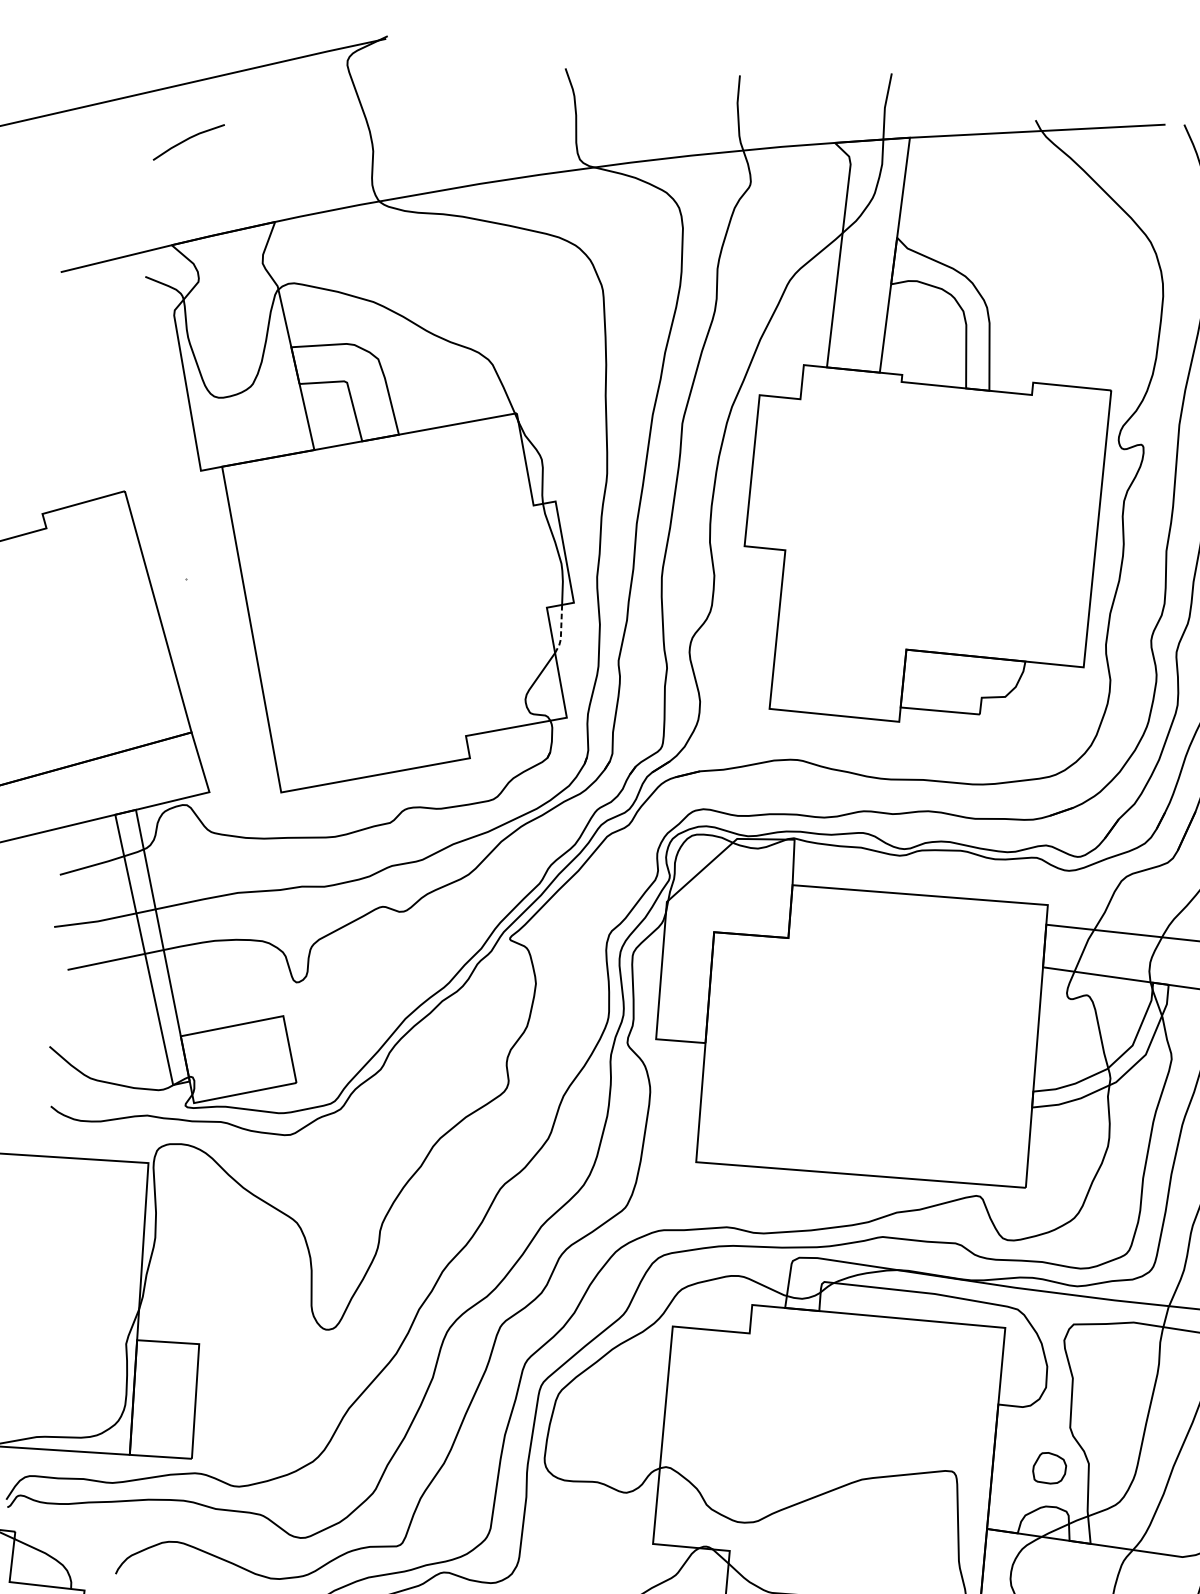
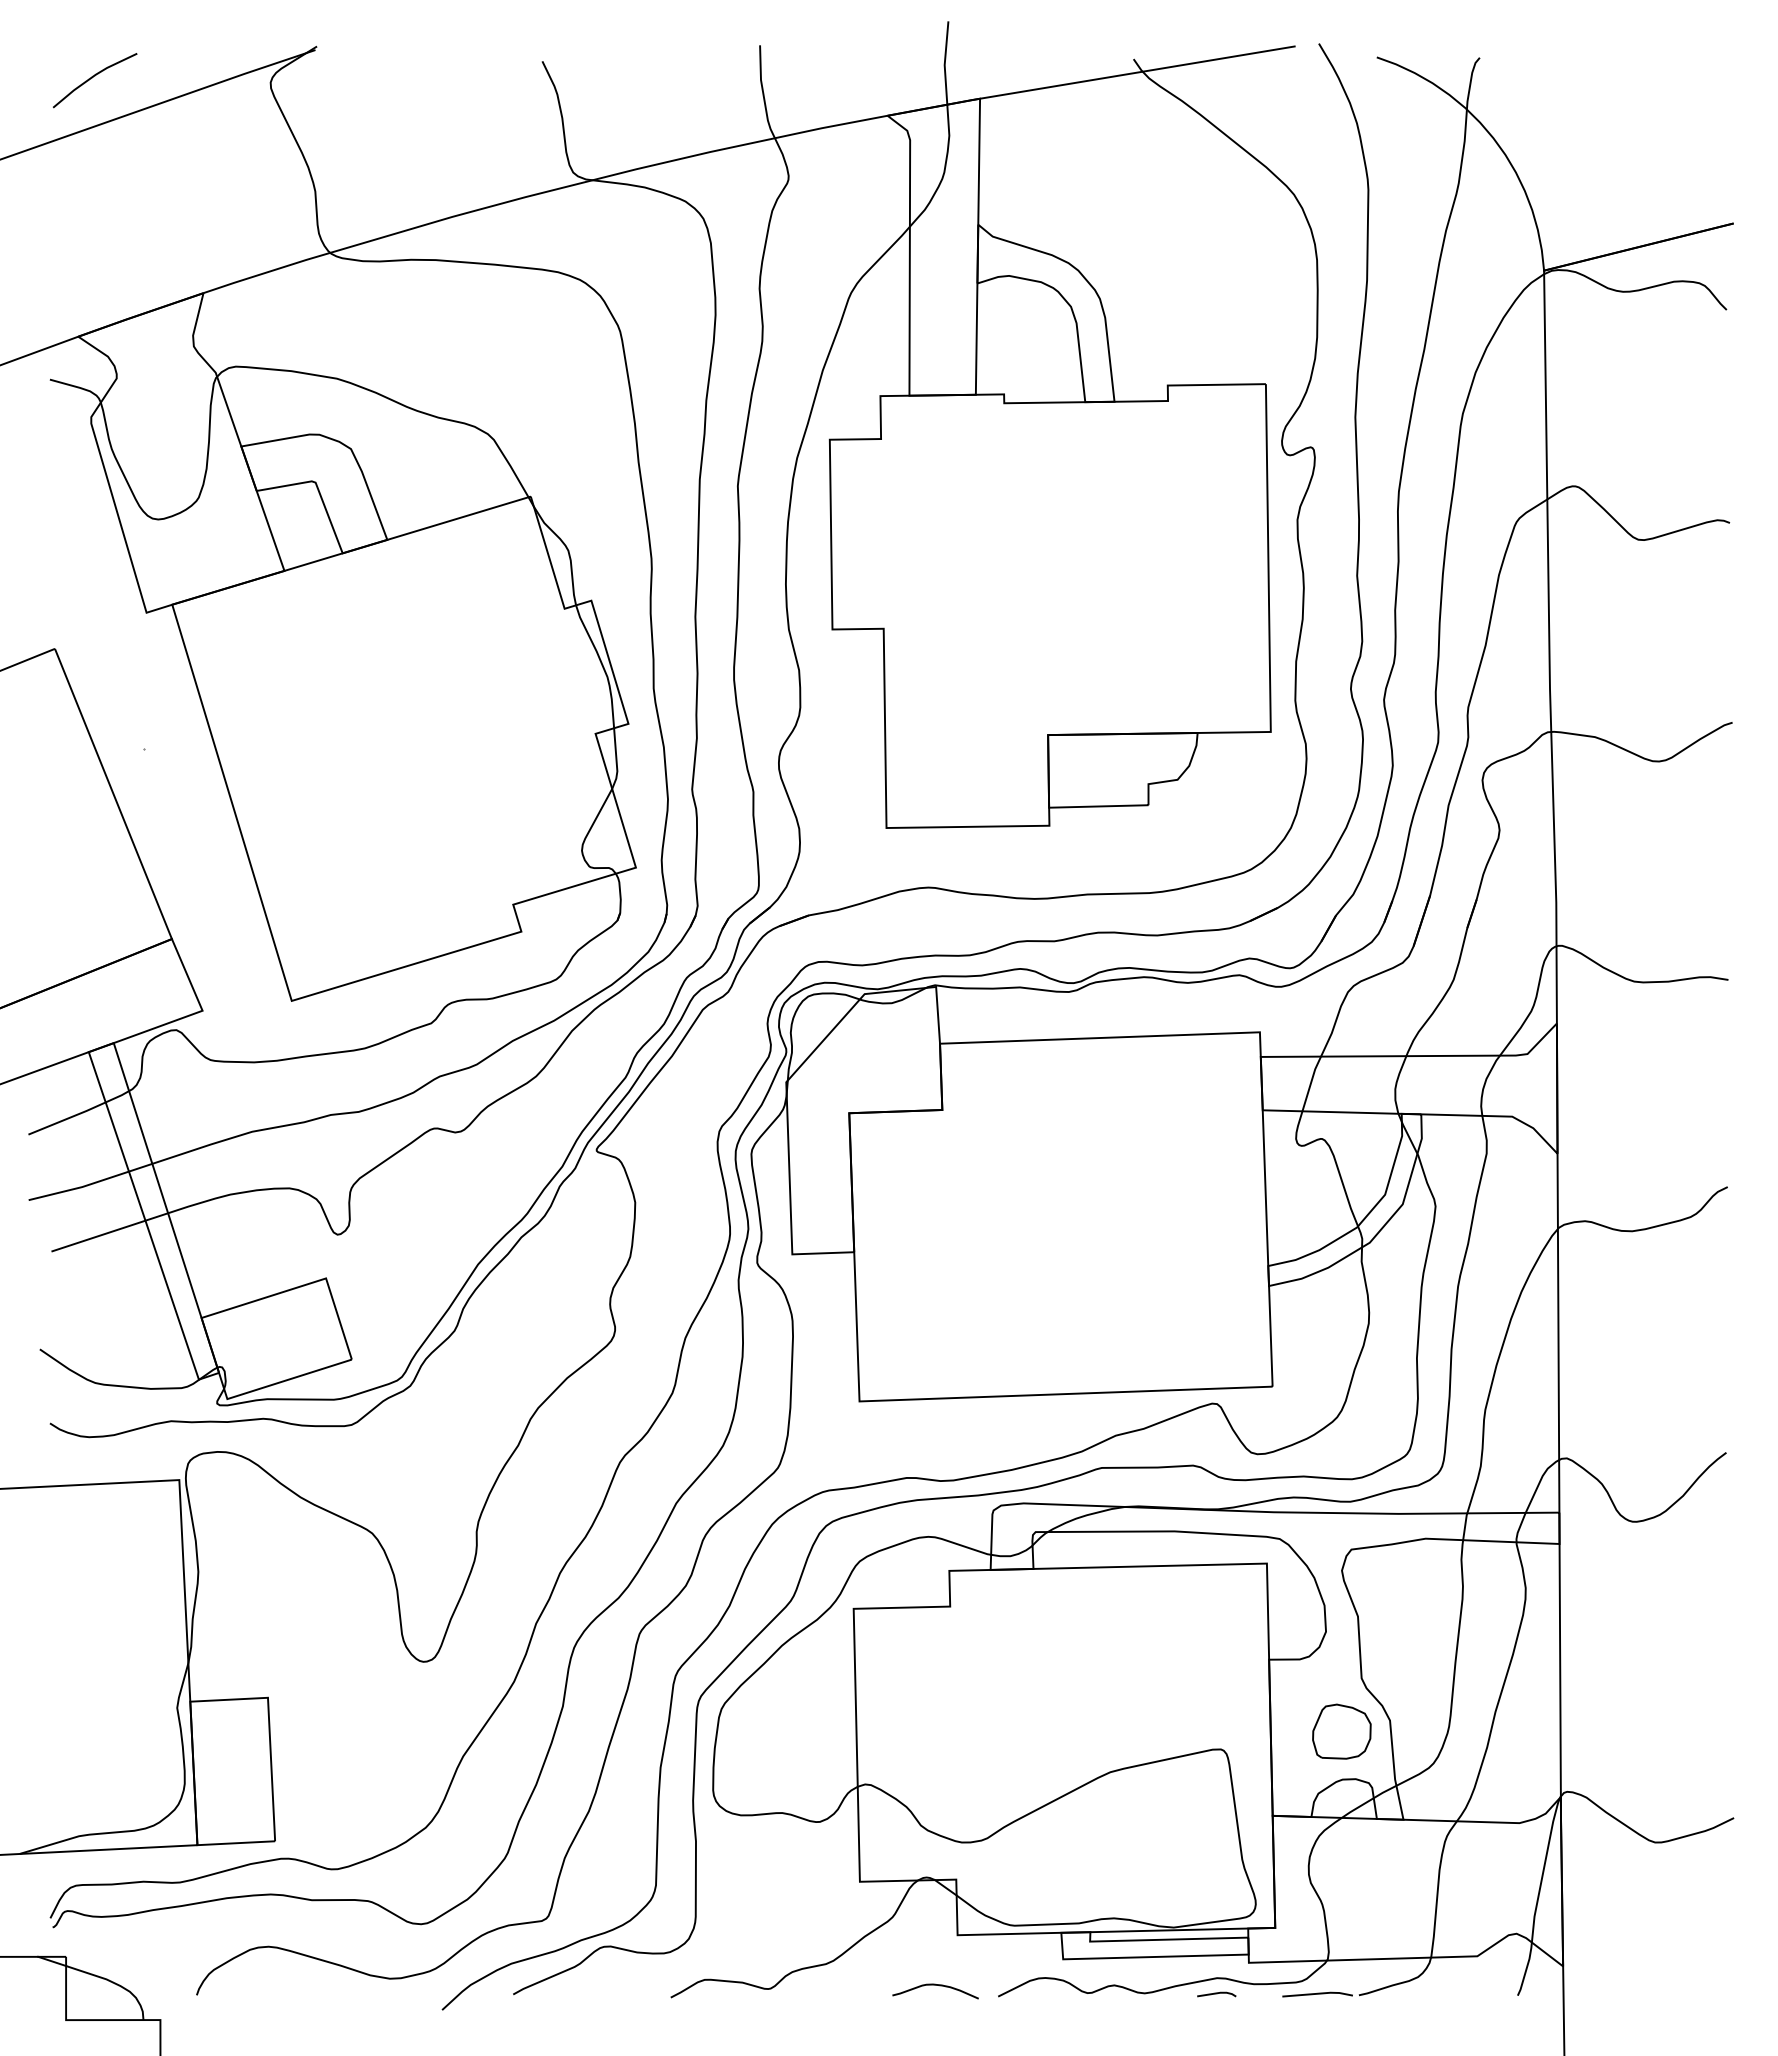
line: (187, 139) -> (93, 77), moved
line: (561, 630) -> (616, 760), dashed -> solid
part: (1049, 1468) -> (1341, 1731), size x1.43

